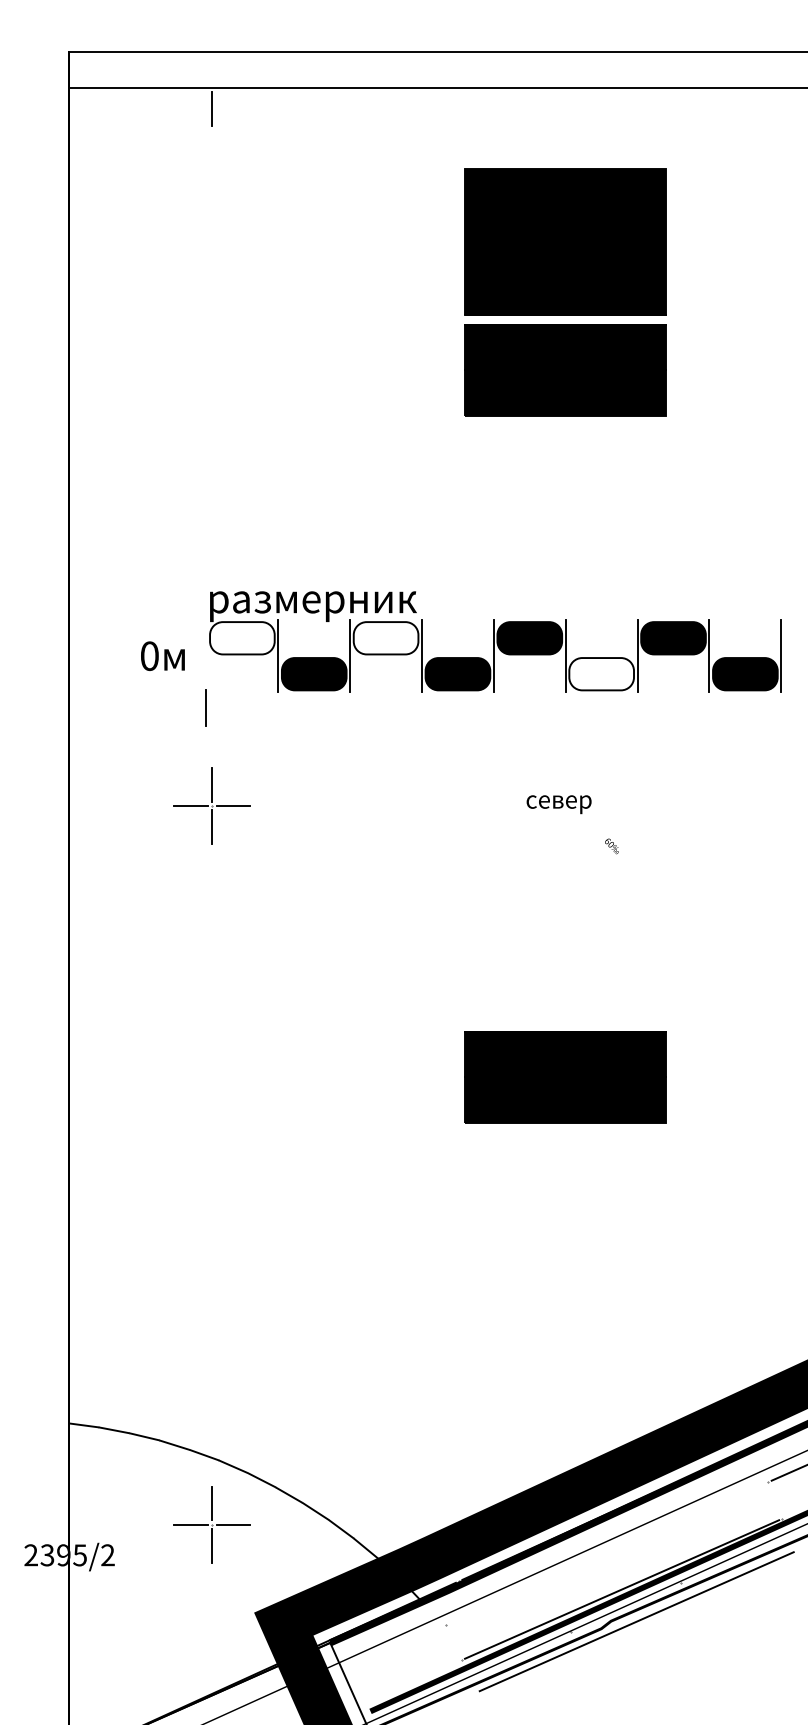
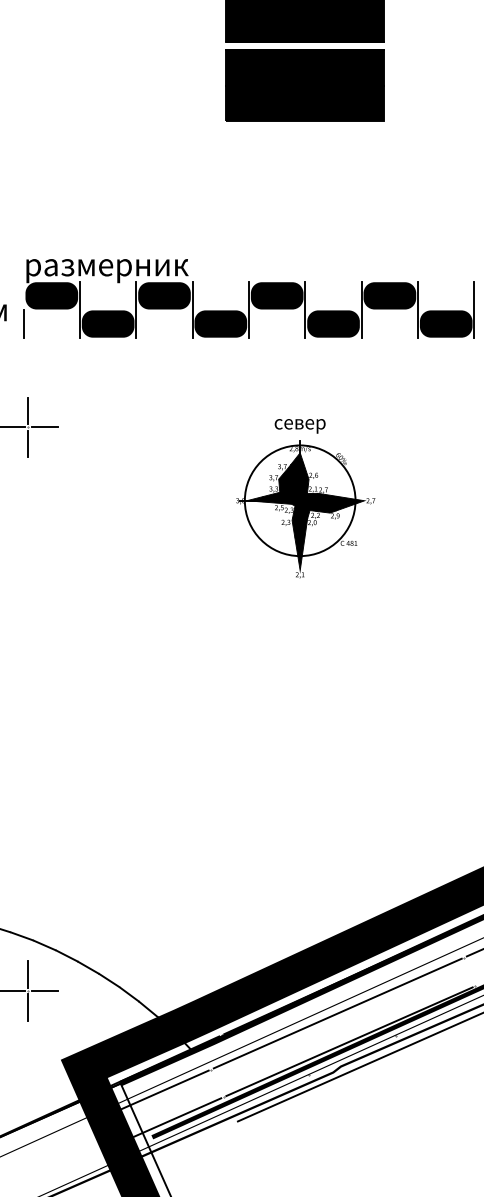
fill: (242, 638) -> (51, 296), added
fill: (385, 638) -> (164, 296), added
fill: (601, 674) -> (333, 324), added
line: (205, 707) -> (22, 323), moved
part: (565, 910) -> (305, 509), added
part: (565, 1077) -> (305, 640), removed
line: (607, 1553) -> (338, 1013), added
line: (385, 1651) -> (164, 1090), added
line: (400, 1686) -> (175, 1117), added

